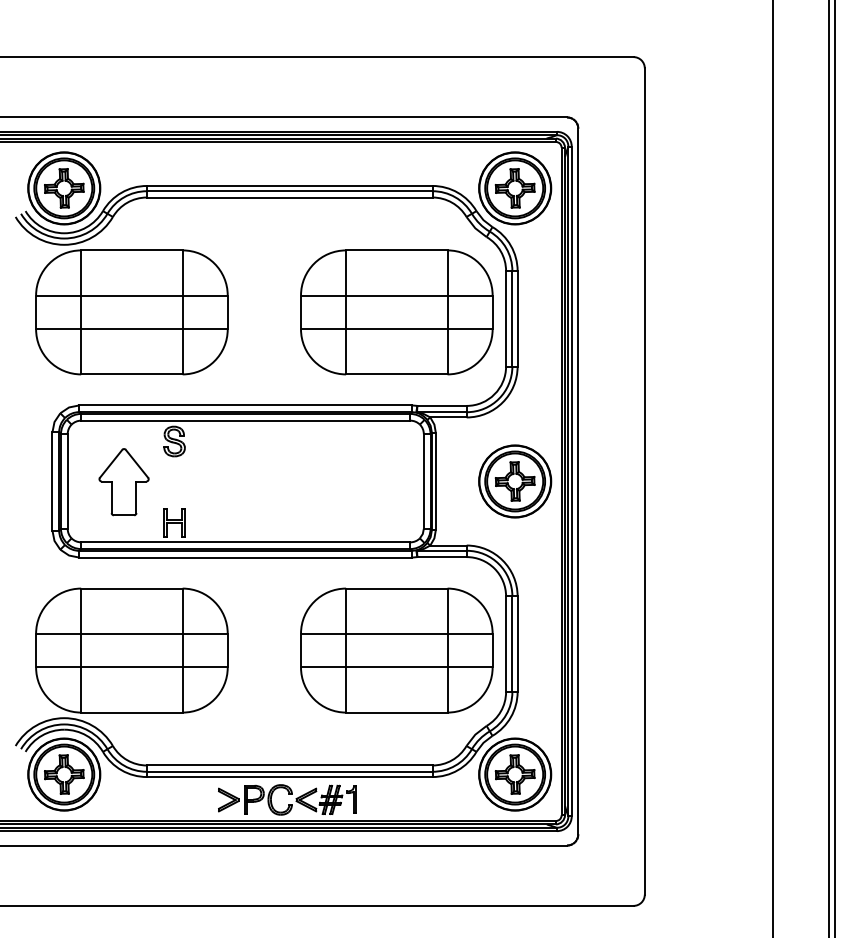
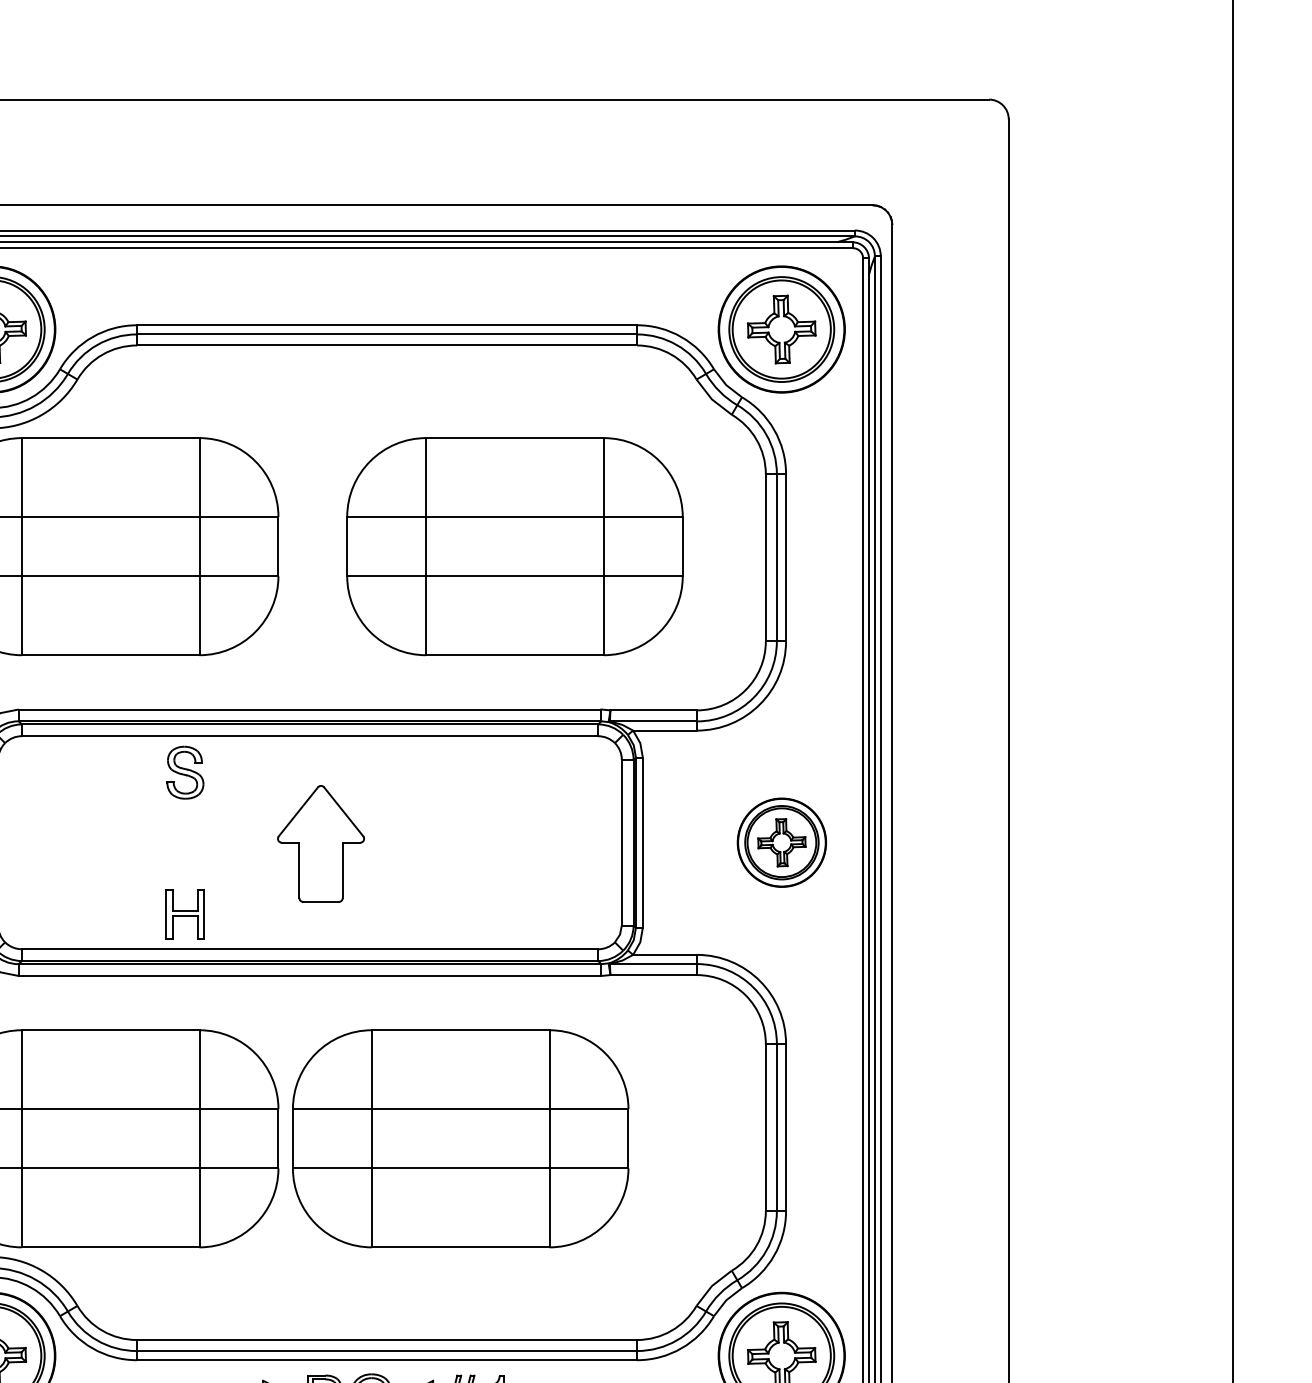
part: (396, 312) -> (514, 546), moved
part: (515, 481) -> (782, 842), size x0.7
part: (123, 482) -> (320, 844), moved
part: (396, 650) -> (460, 1138), moved

